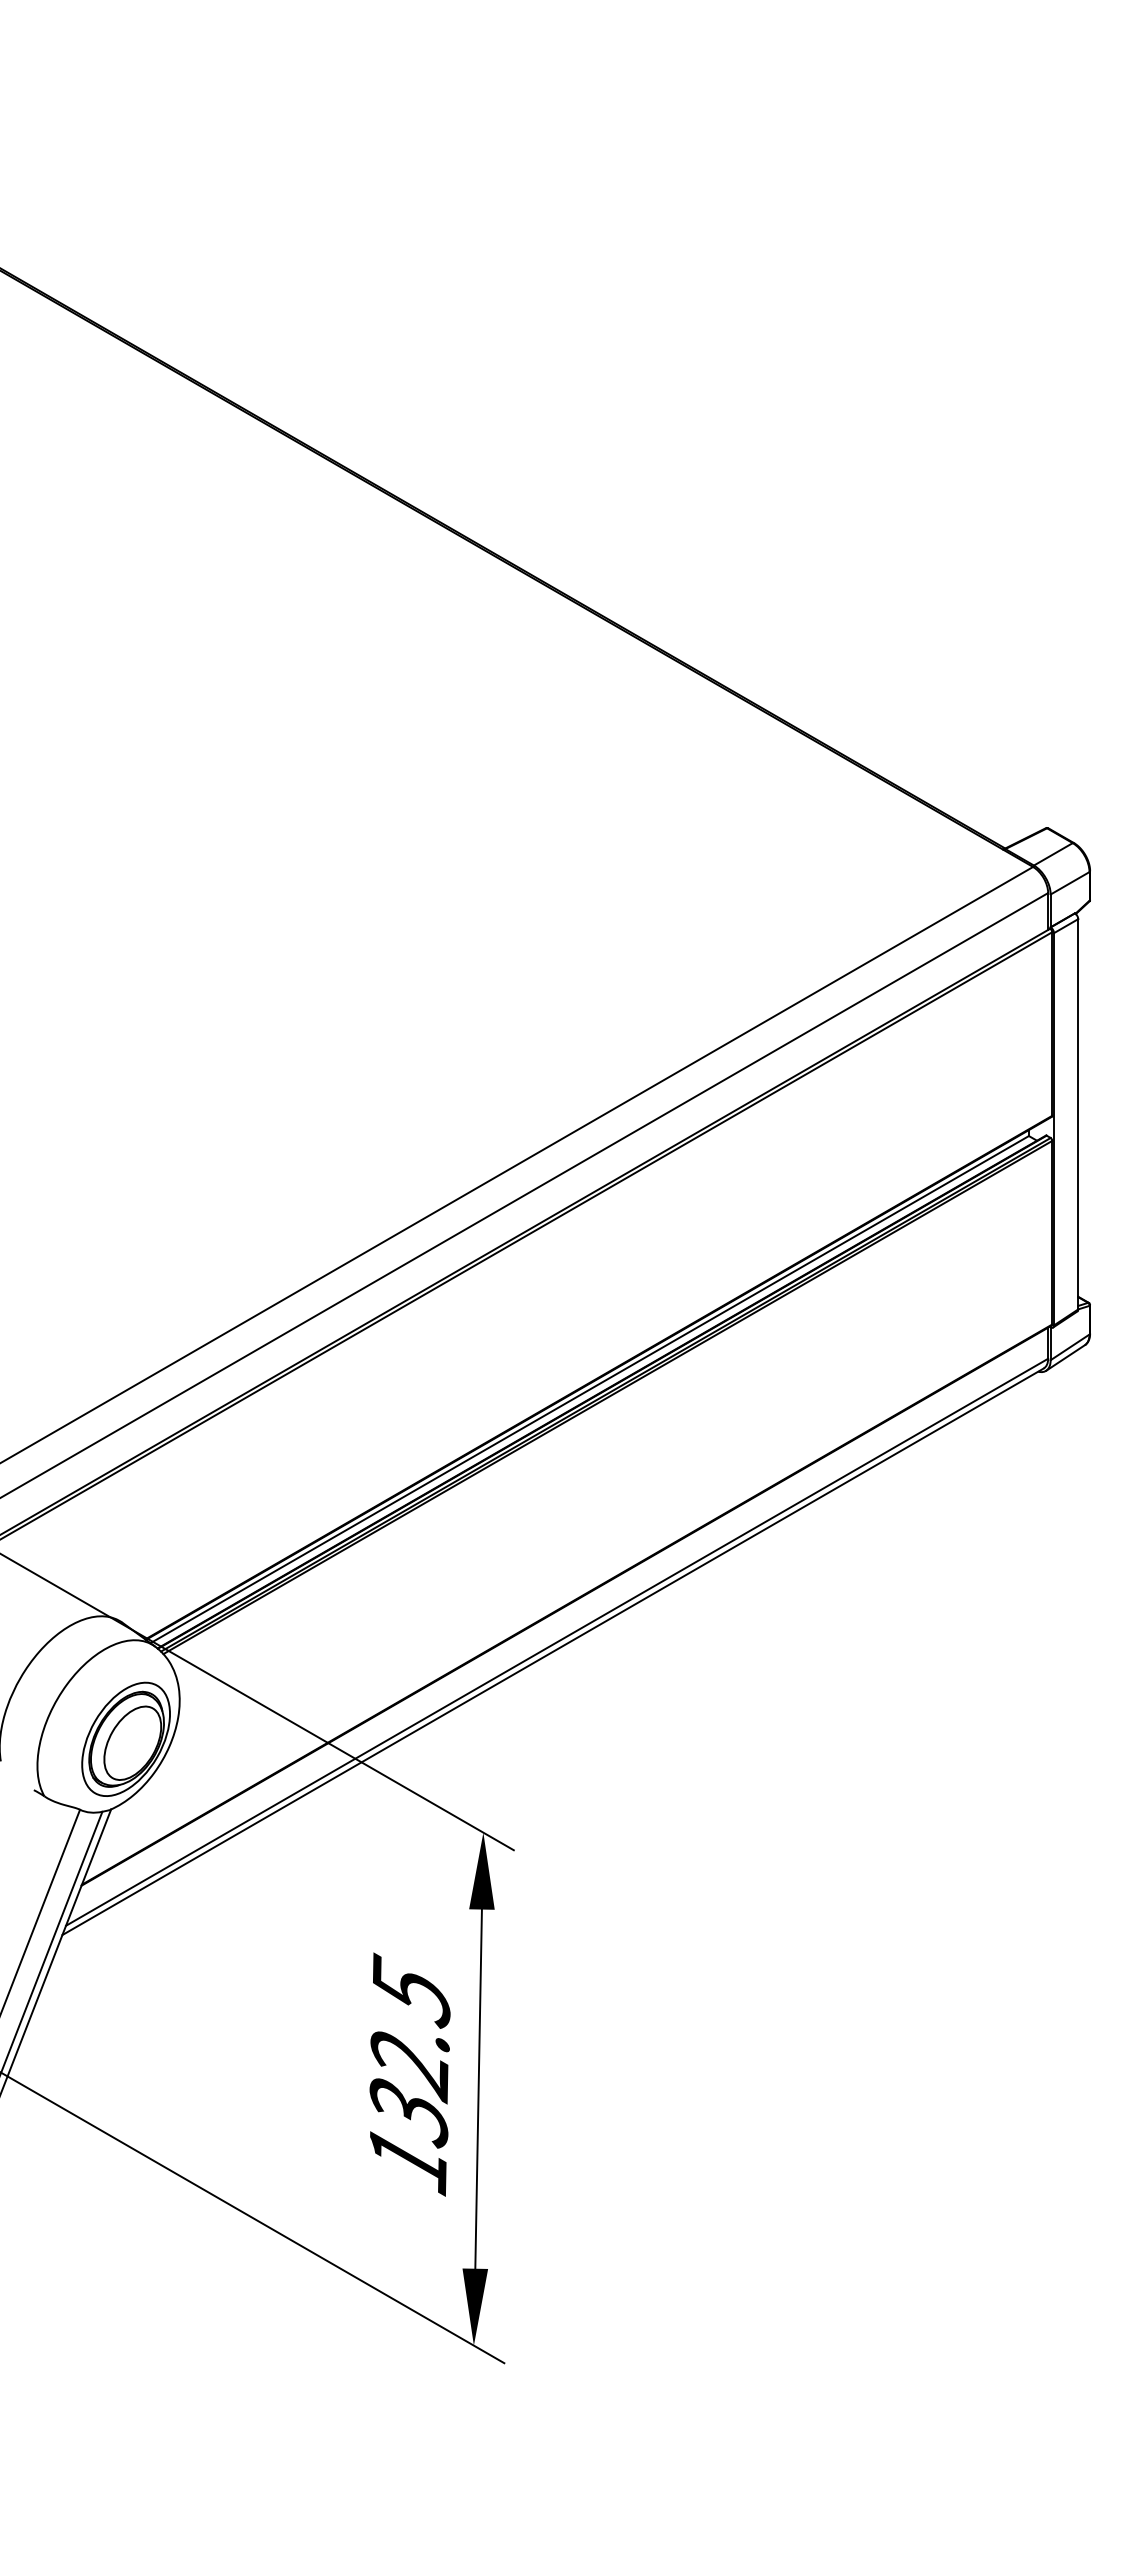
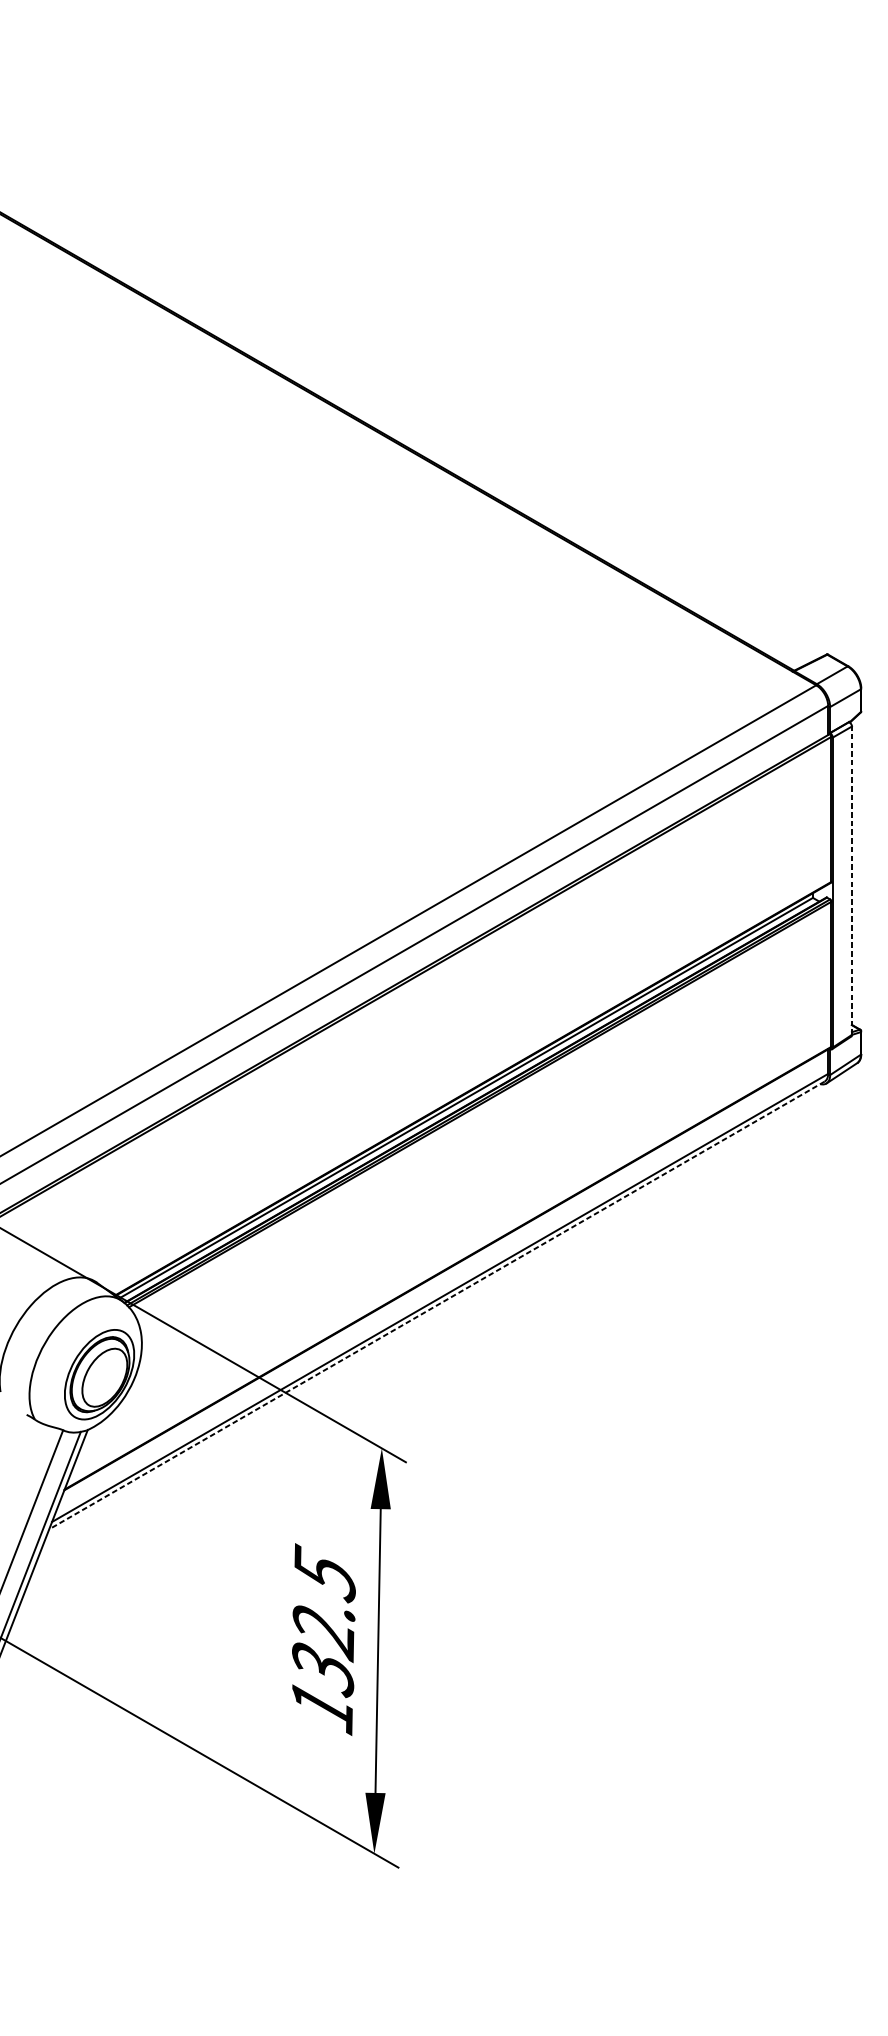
line: (1078, 1113) -> (852, 880), solid -> dashed
line: (553, 1651) -> (437, 1305), solid -> dashed

